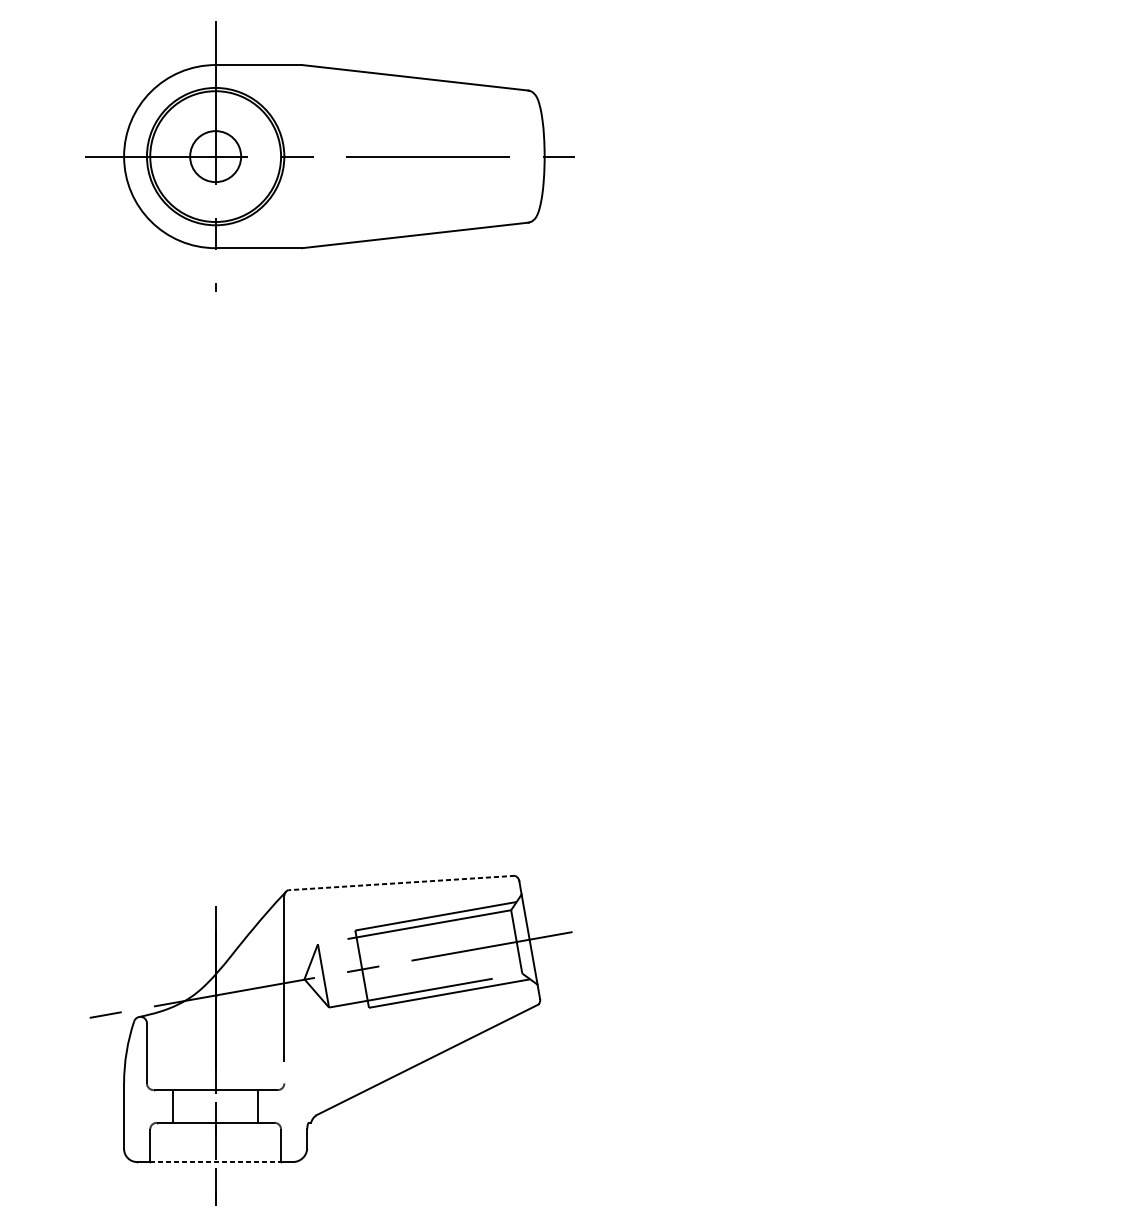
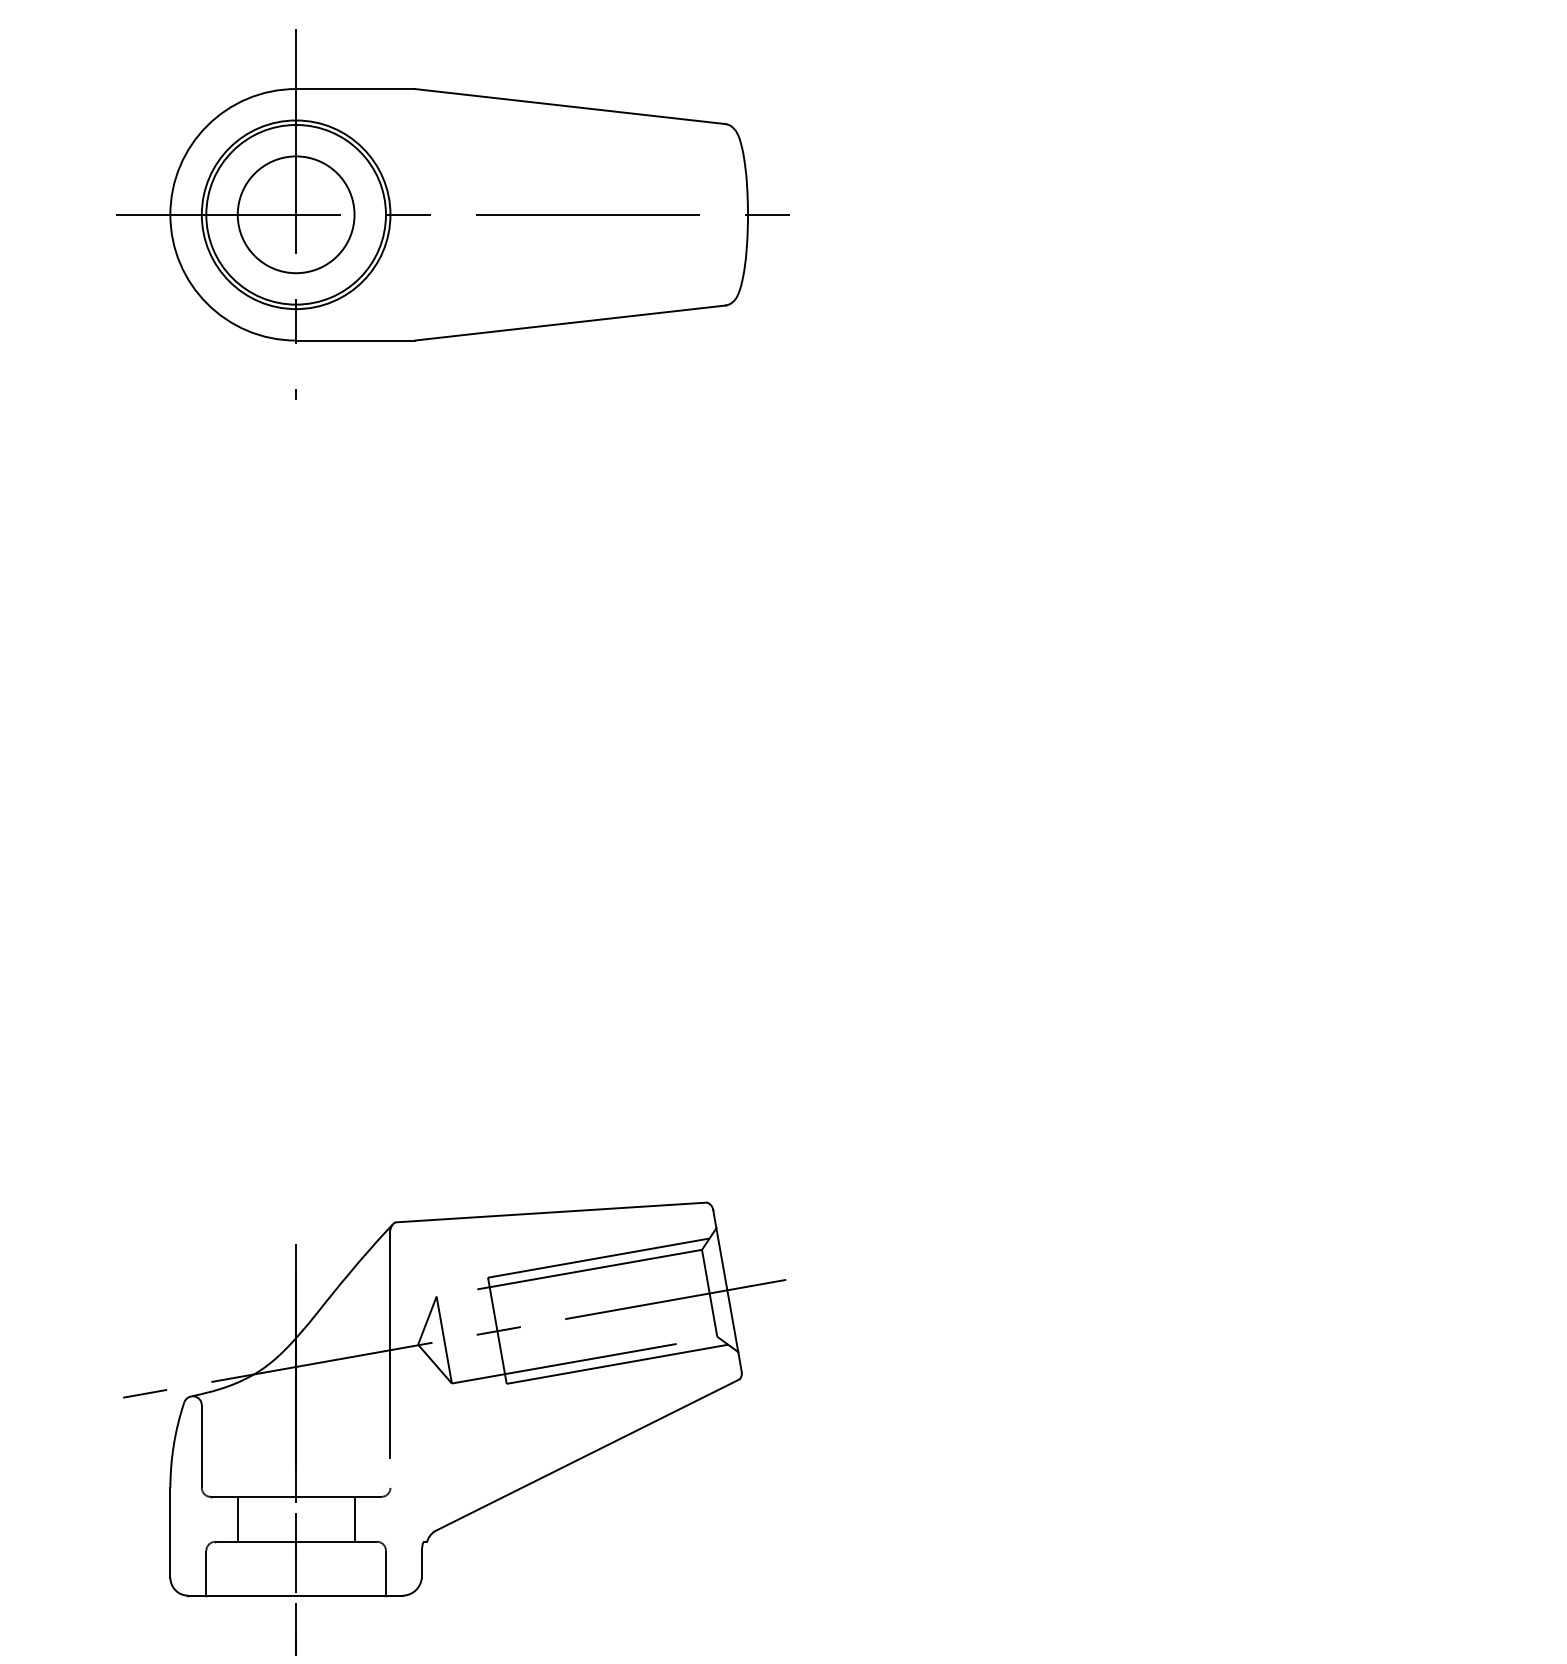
circle: (215, 156) -> (295, 214), size x1.67
line: (401, 883) -> (551, 1212), dashed -> solid
line: (215, 1161) -> (296, 1595), dashed -> solid

